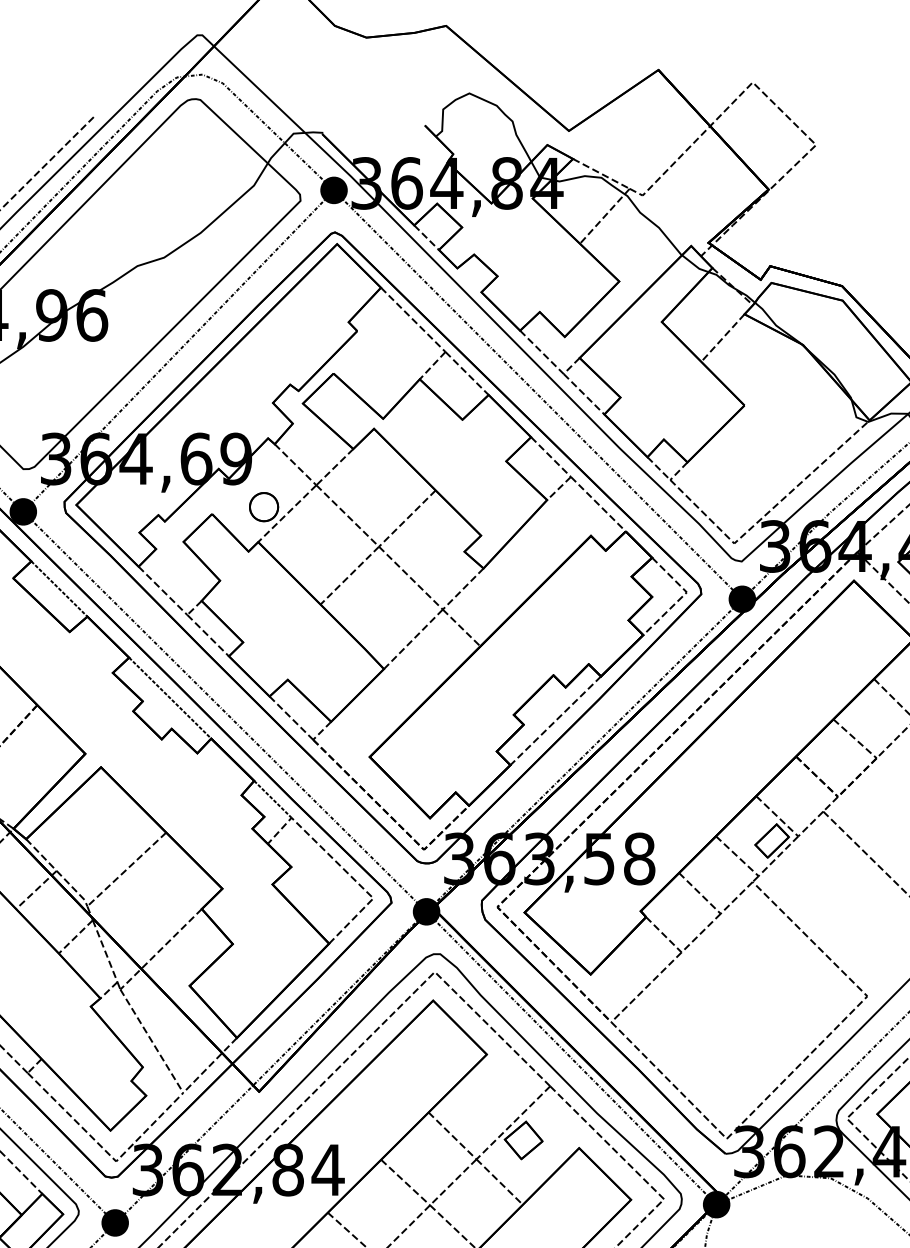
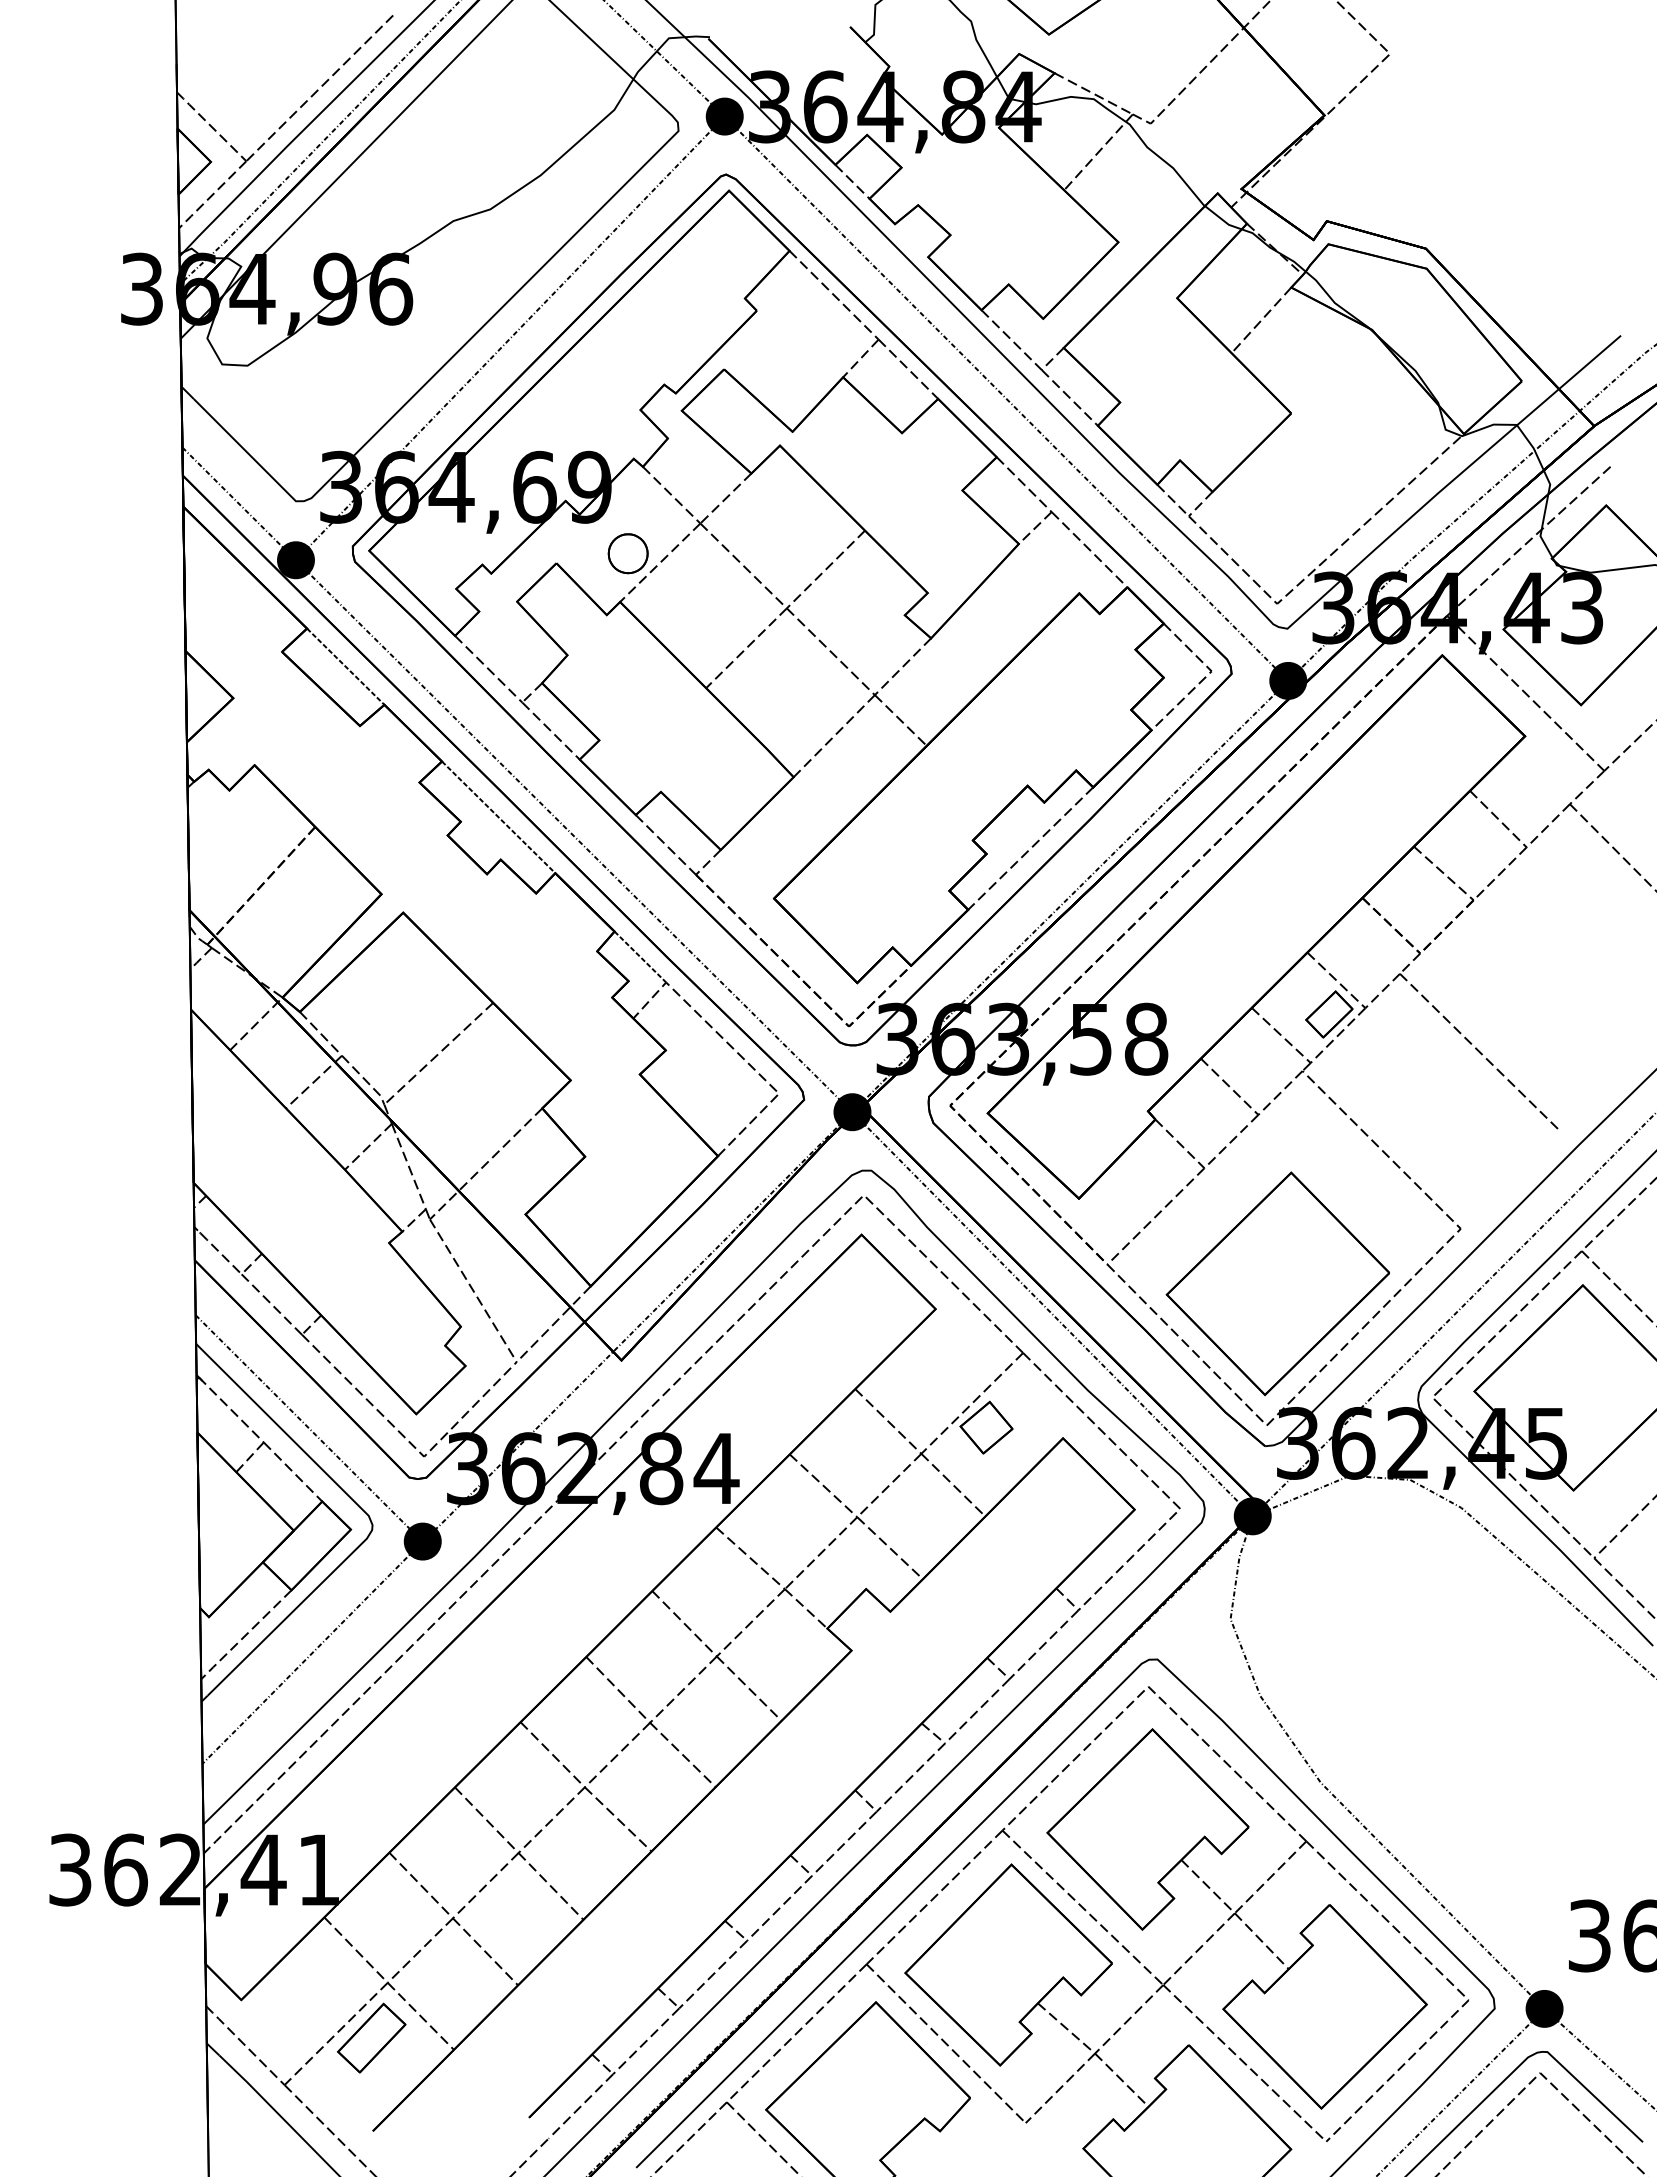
part: (734, 1035) -> (1277, 1283), added

